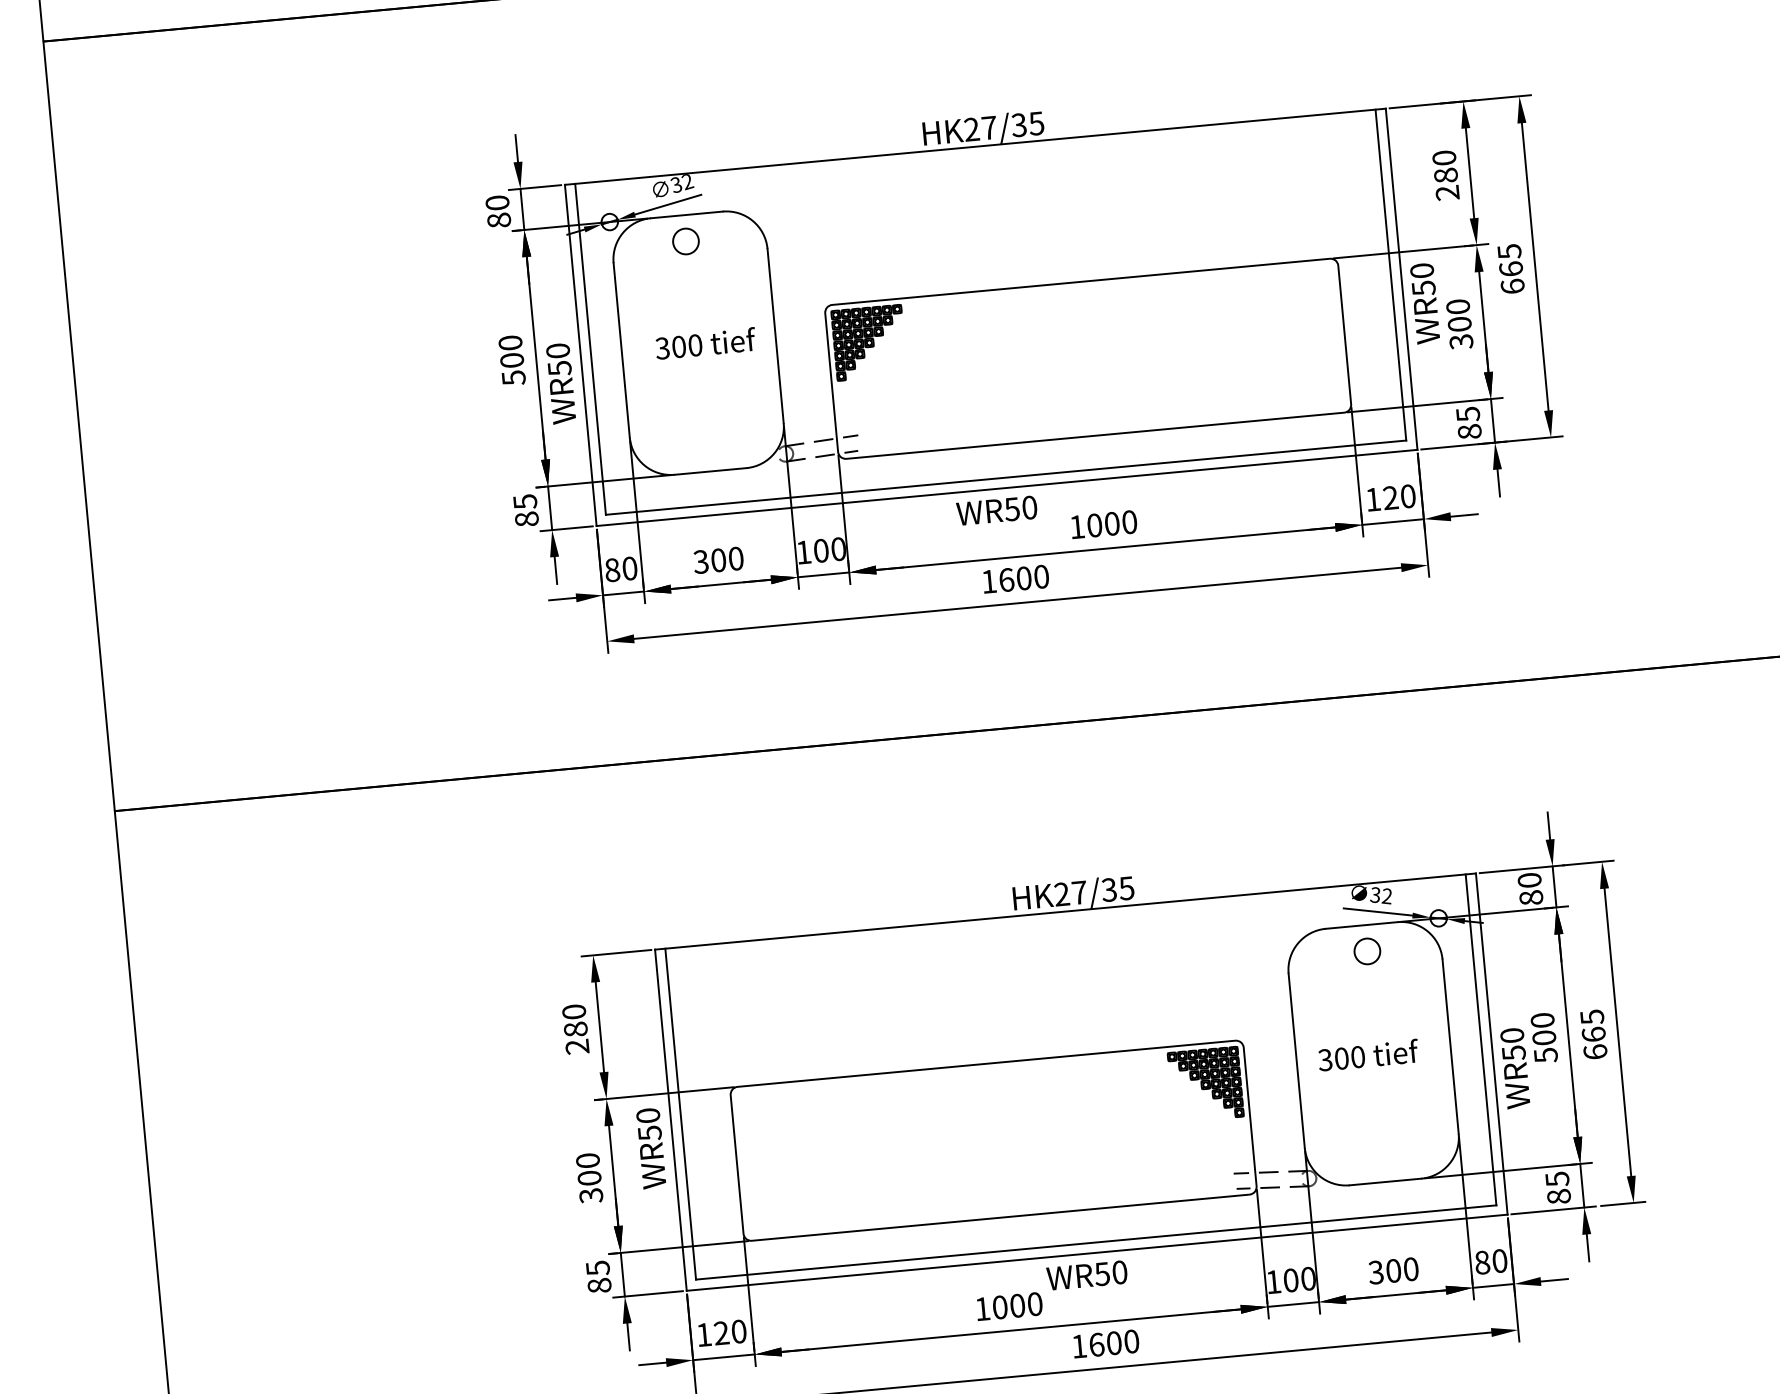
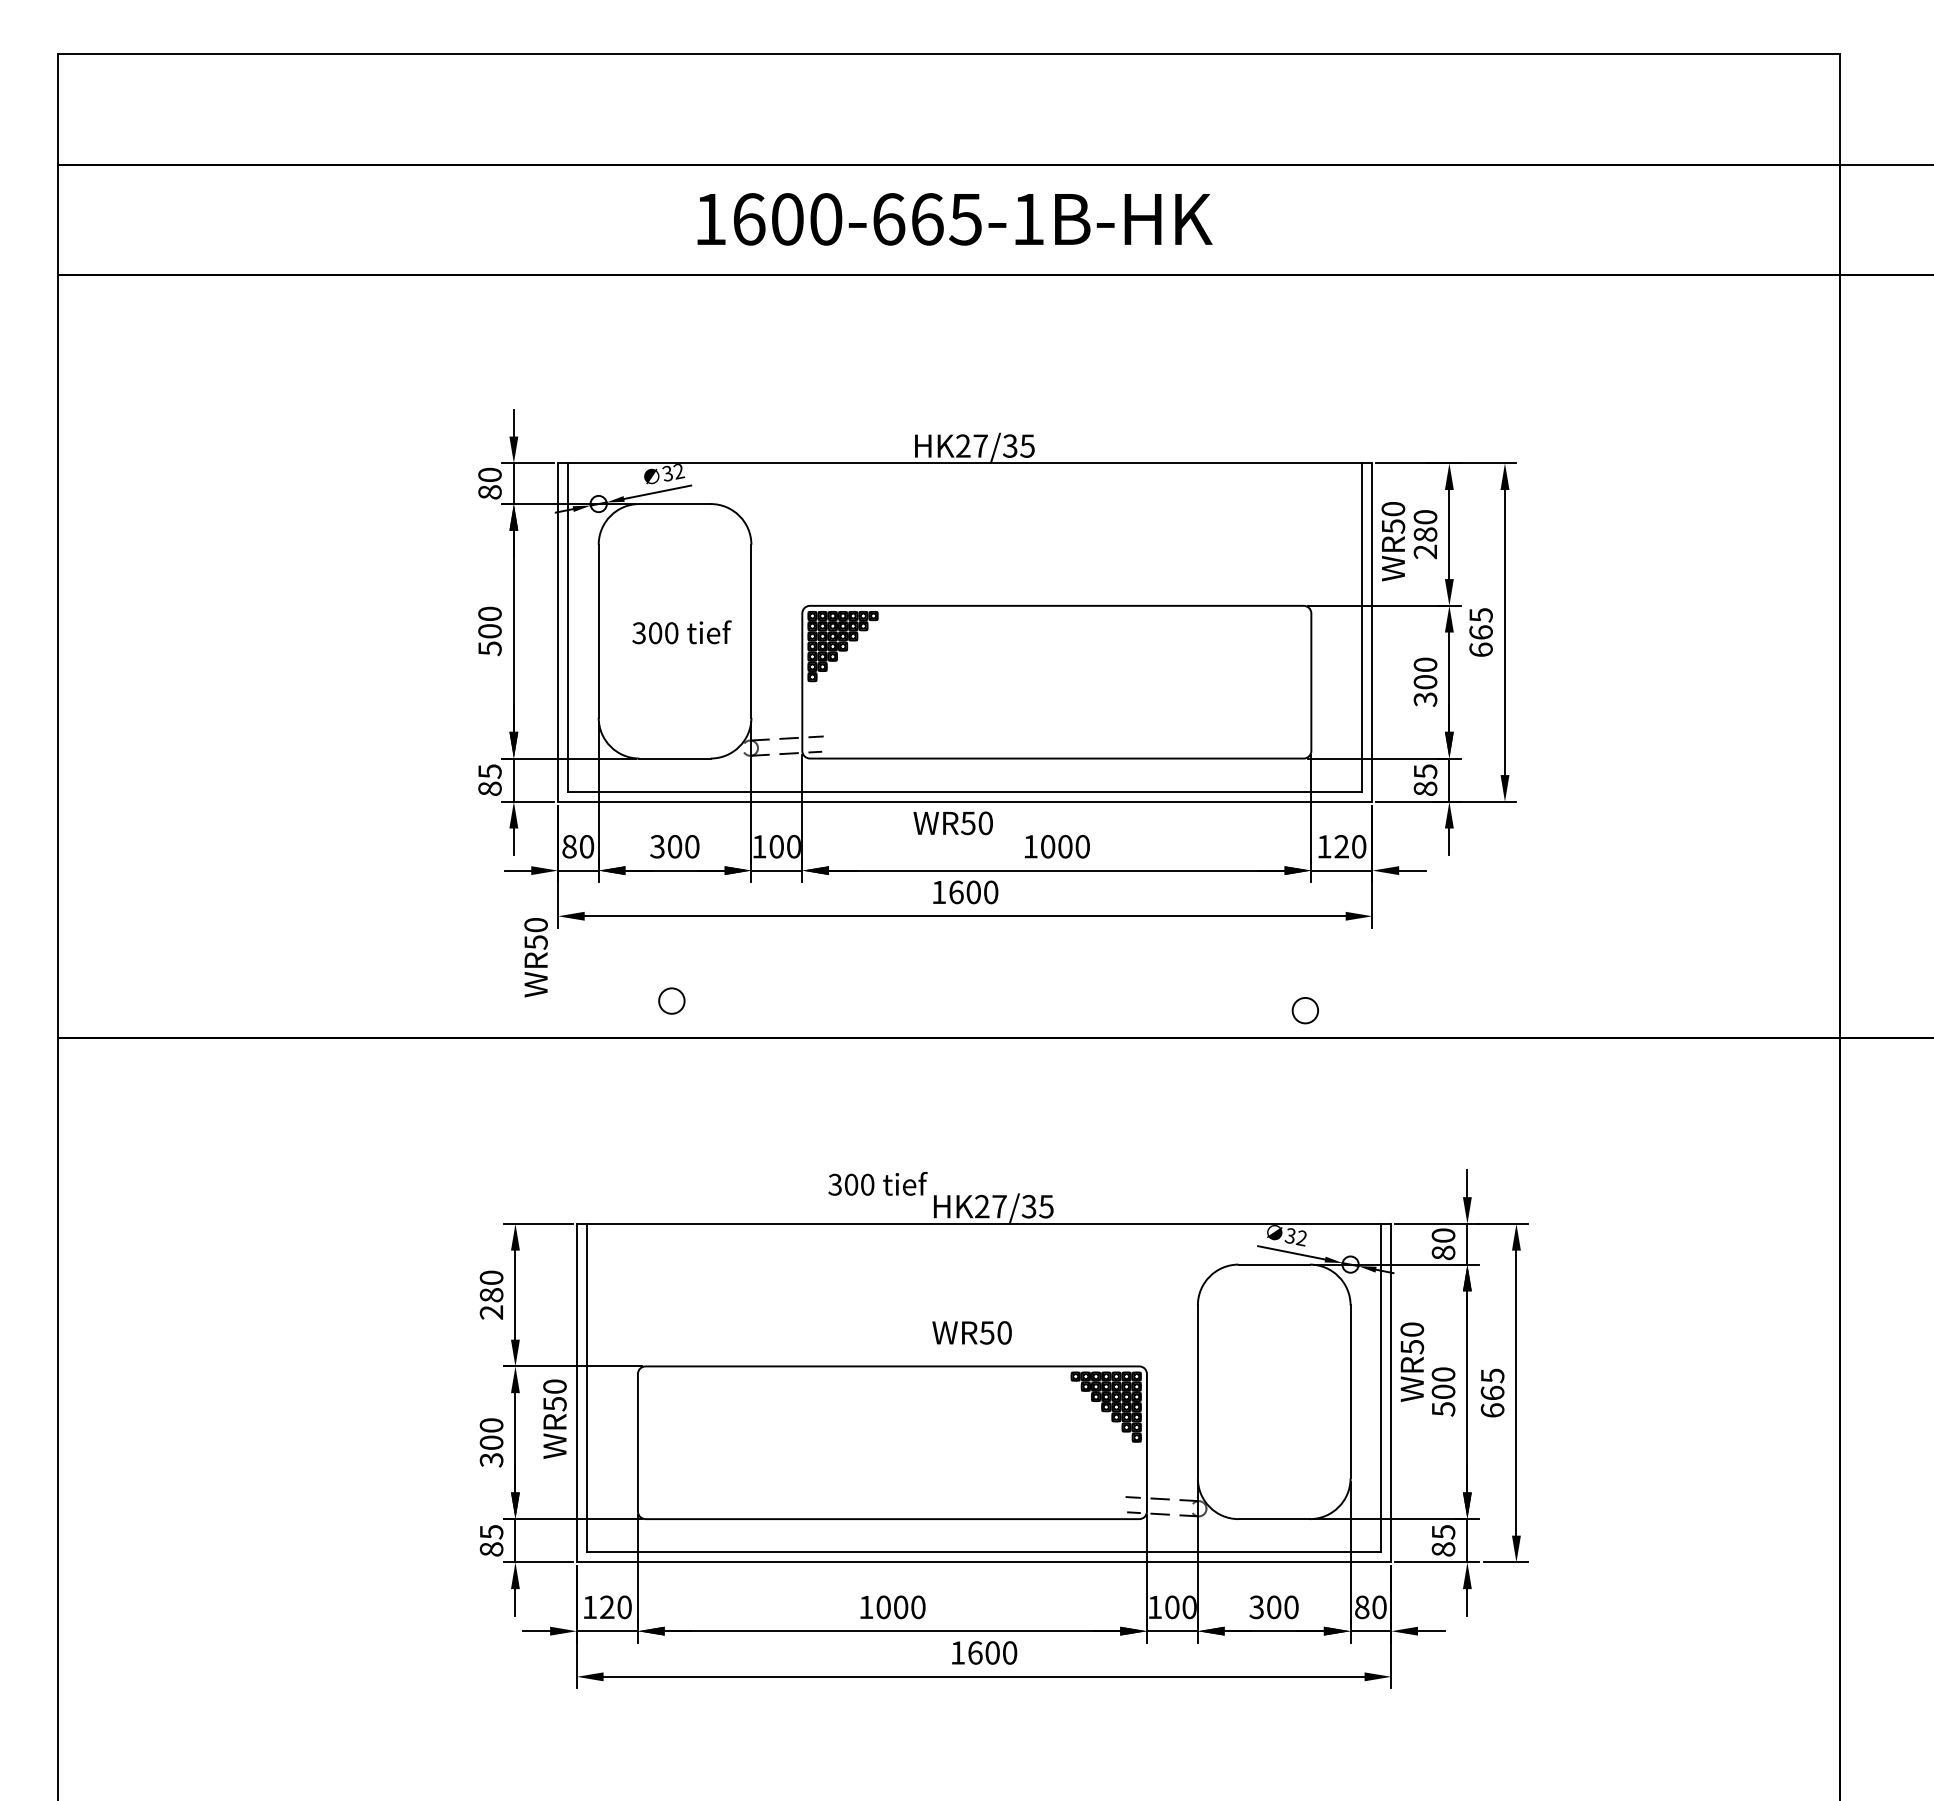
circle: (685, 240) -> (671, 1000), moved
text: (1425, 303) -> (1393, 541), moved
text: (560, 383) -> (535, 957), moved
circle: (1366, 951) -> (1304, 1010), moved
text: (1367, 1054) -> (877, 1183), moved
text: (1515, 1067) -> (1412, 1361), moved
text: (1086, 1275) -> (971, 1332), moved

